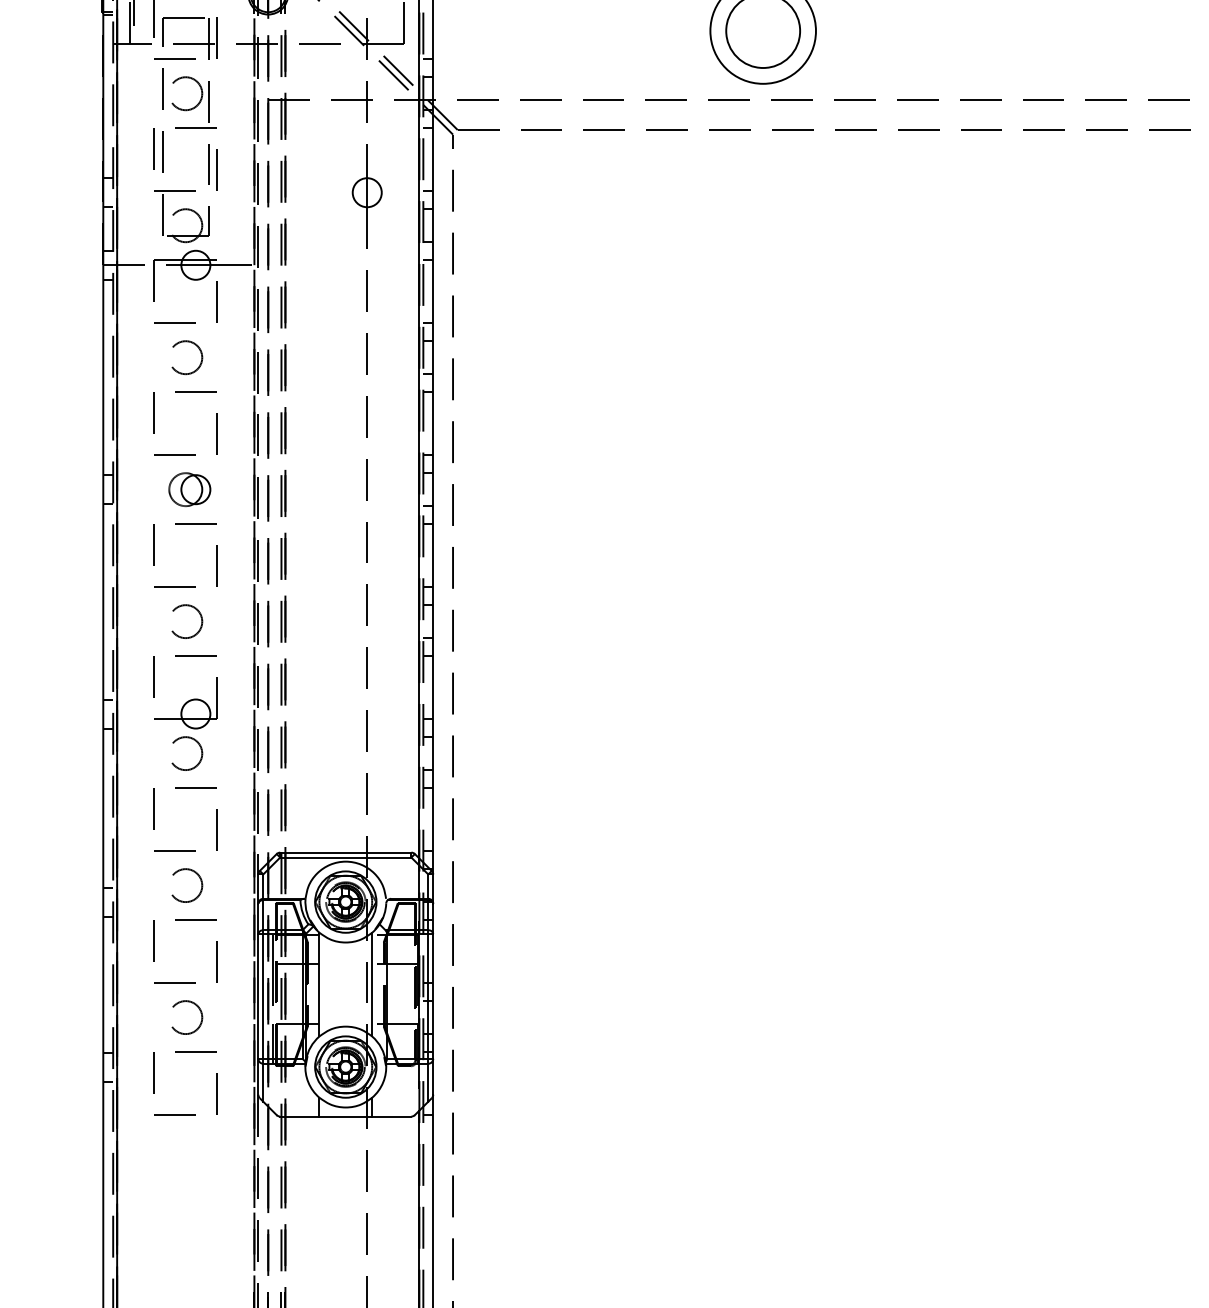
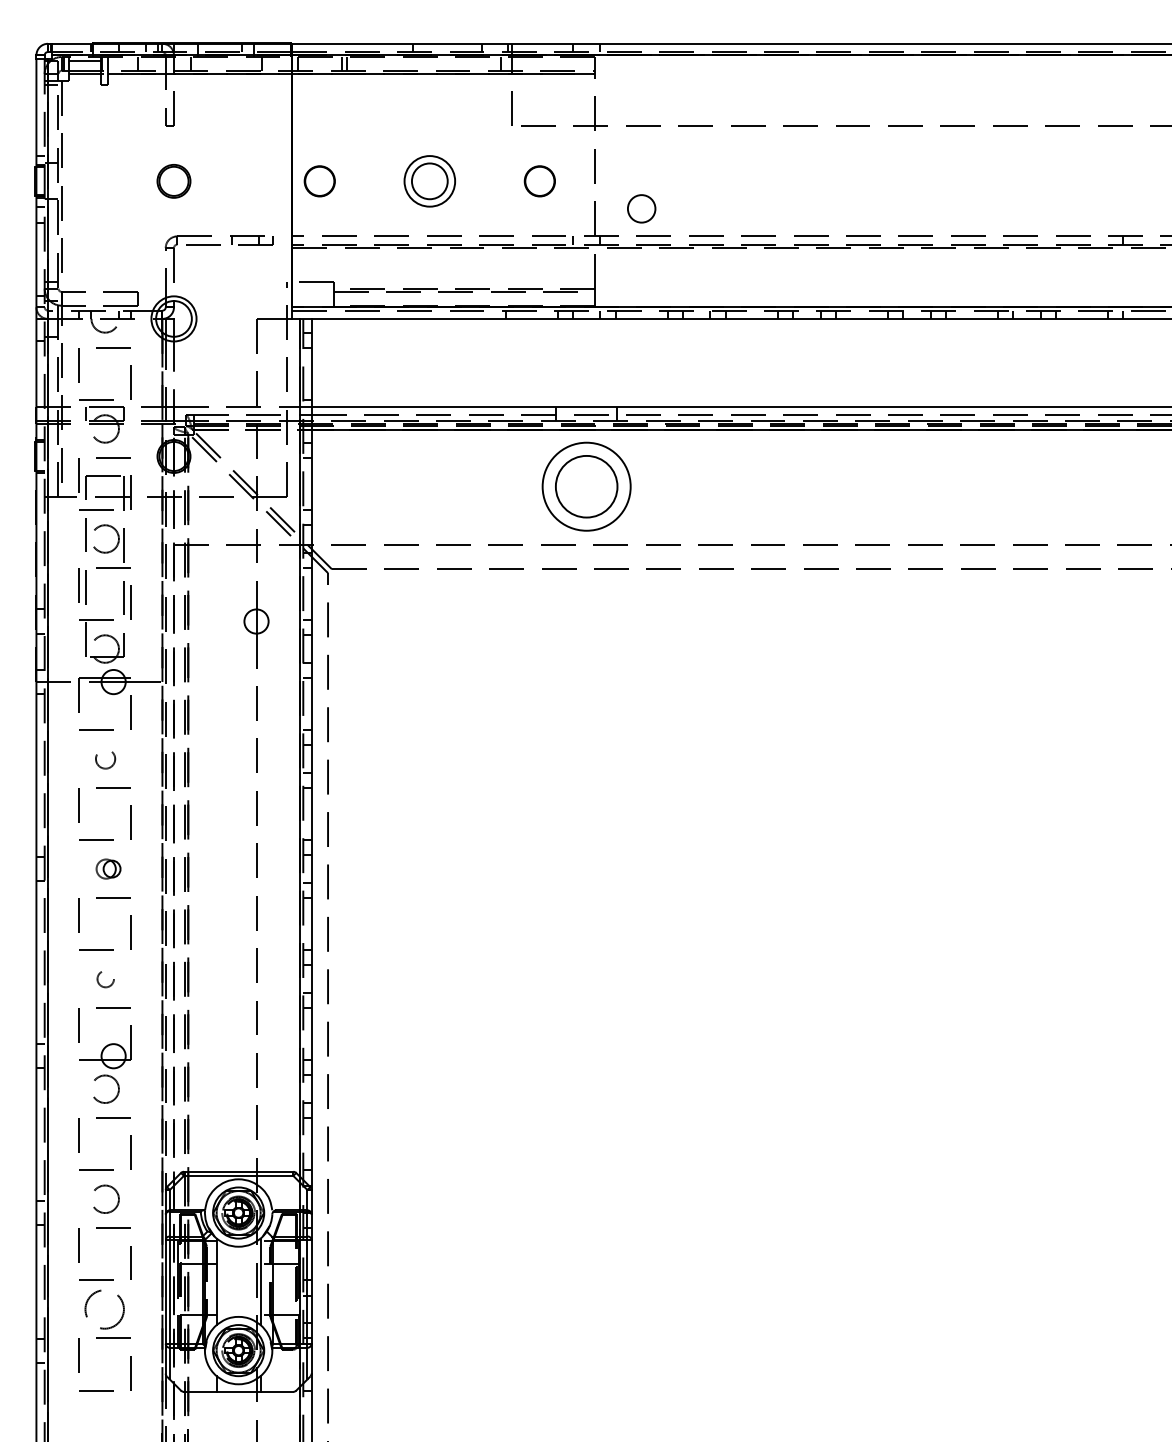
circle: (187, 356) -> (106, 758), size x0.7
part: (189, 488) -> (108, 868), size x0.7
circle: (187, 620) -> (106, 978), size x0.6
circle: (187, 1016) -> (106, 1308), size x1.4

